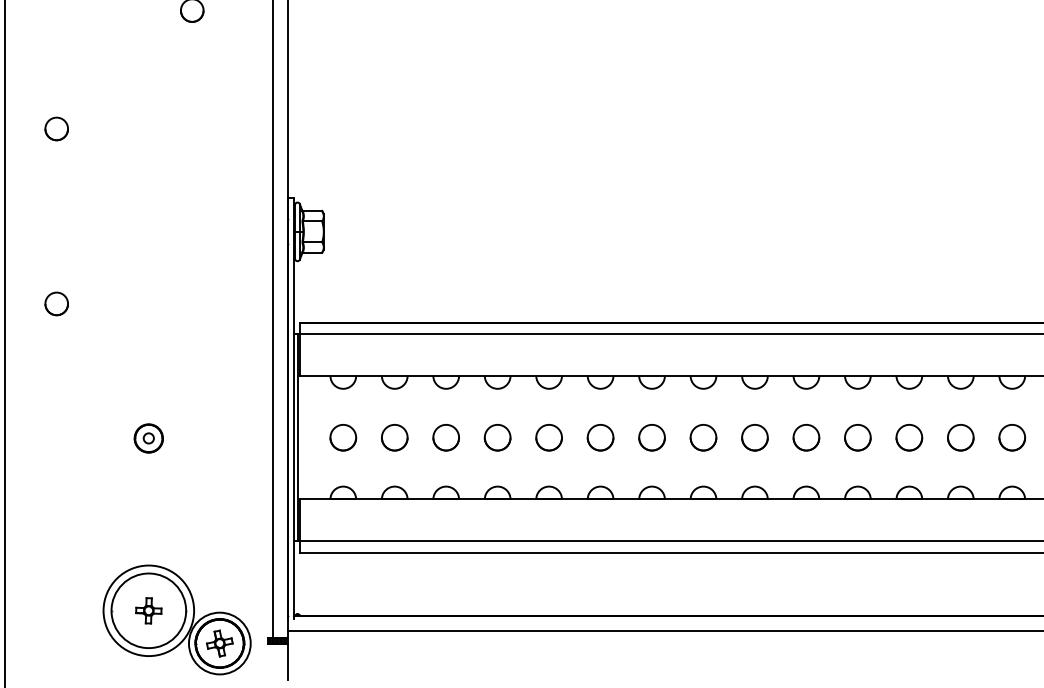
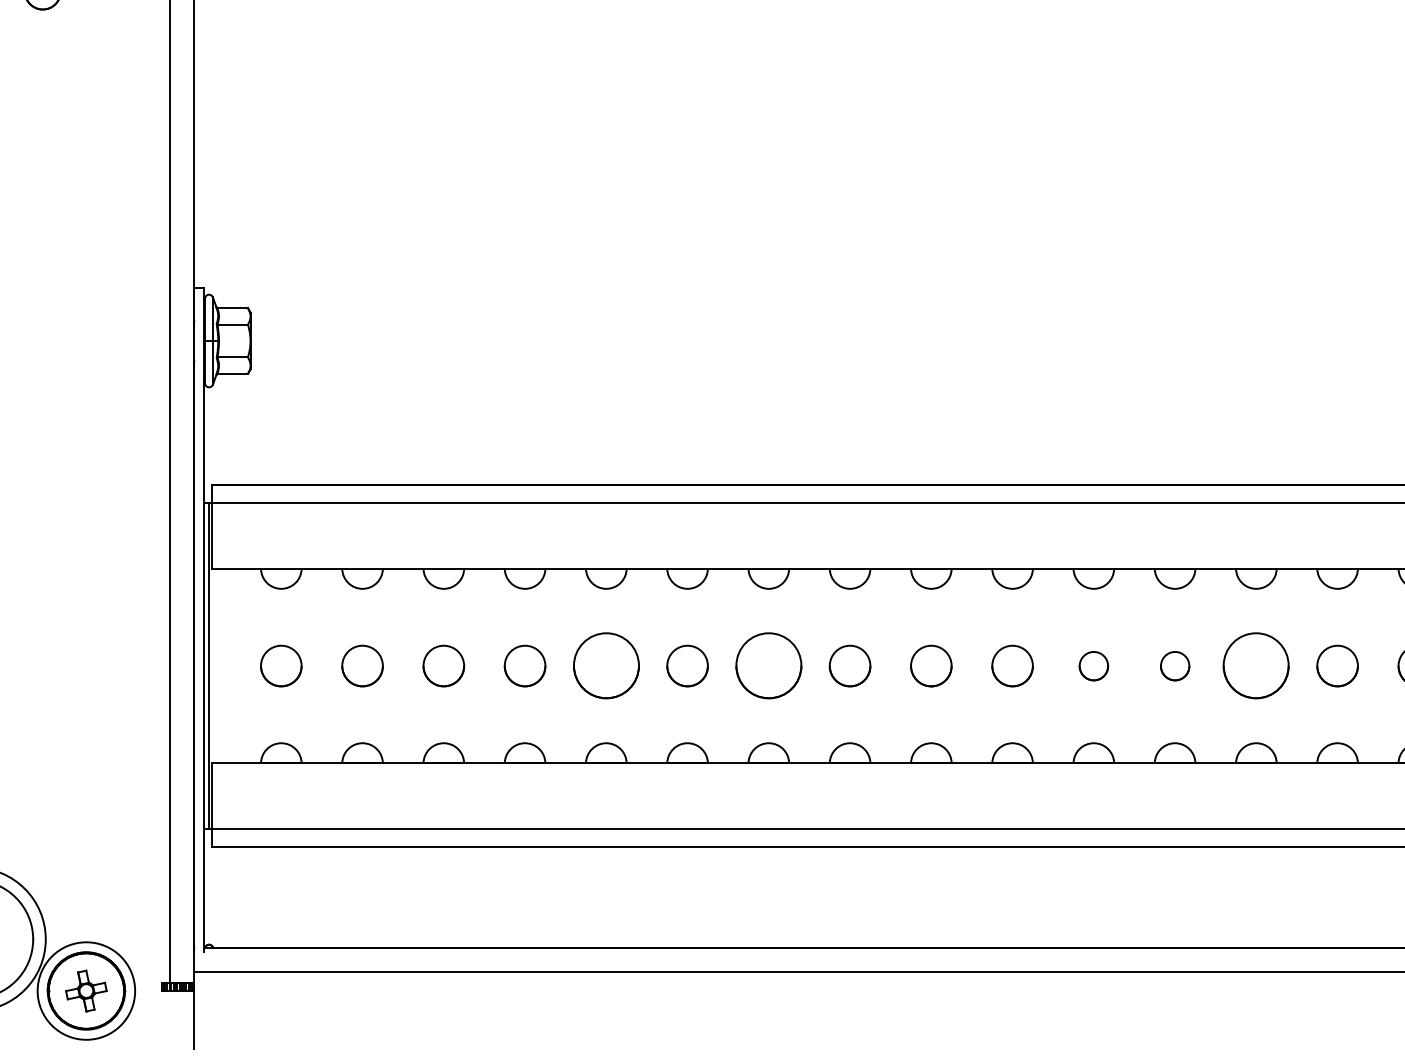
circle: (548, 437) -> (605, 665), size x1.6
circle: (651, 437) -> (767, 665), size x1.6
circle: (857, 437) -> (1093, 665), size x0.7
part: (909, 437) -> (1175, 665), size x0.7
circle: (960, 437) -> (1255, 665), size x1.6

